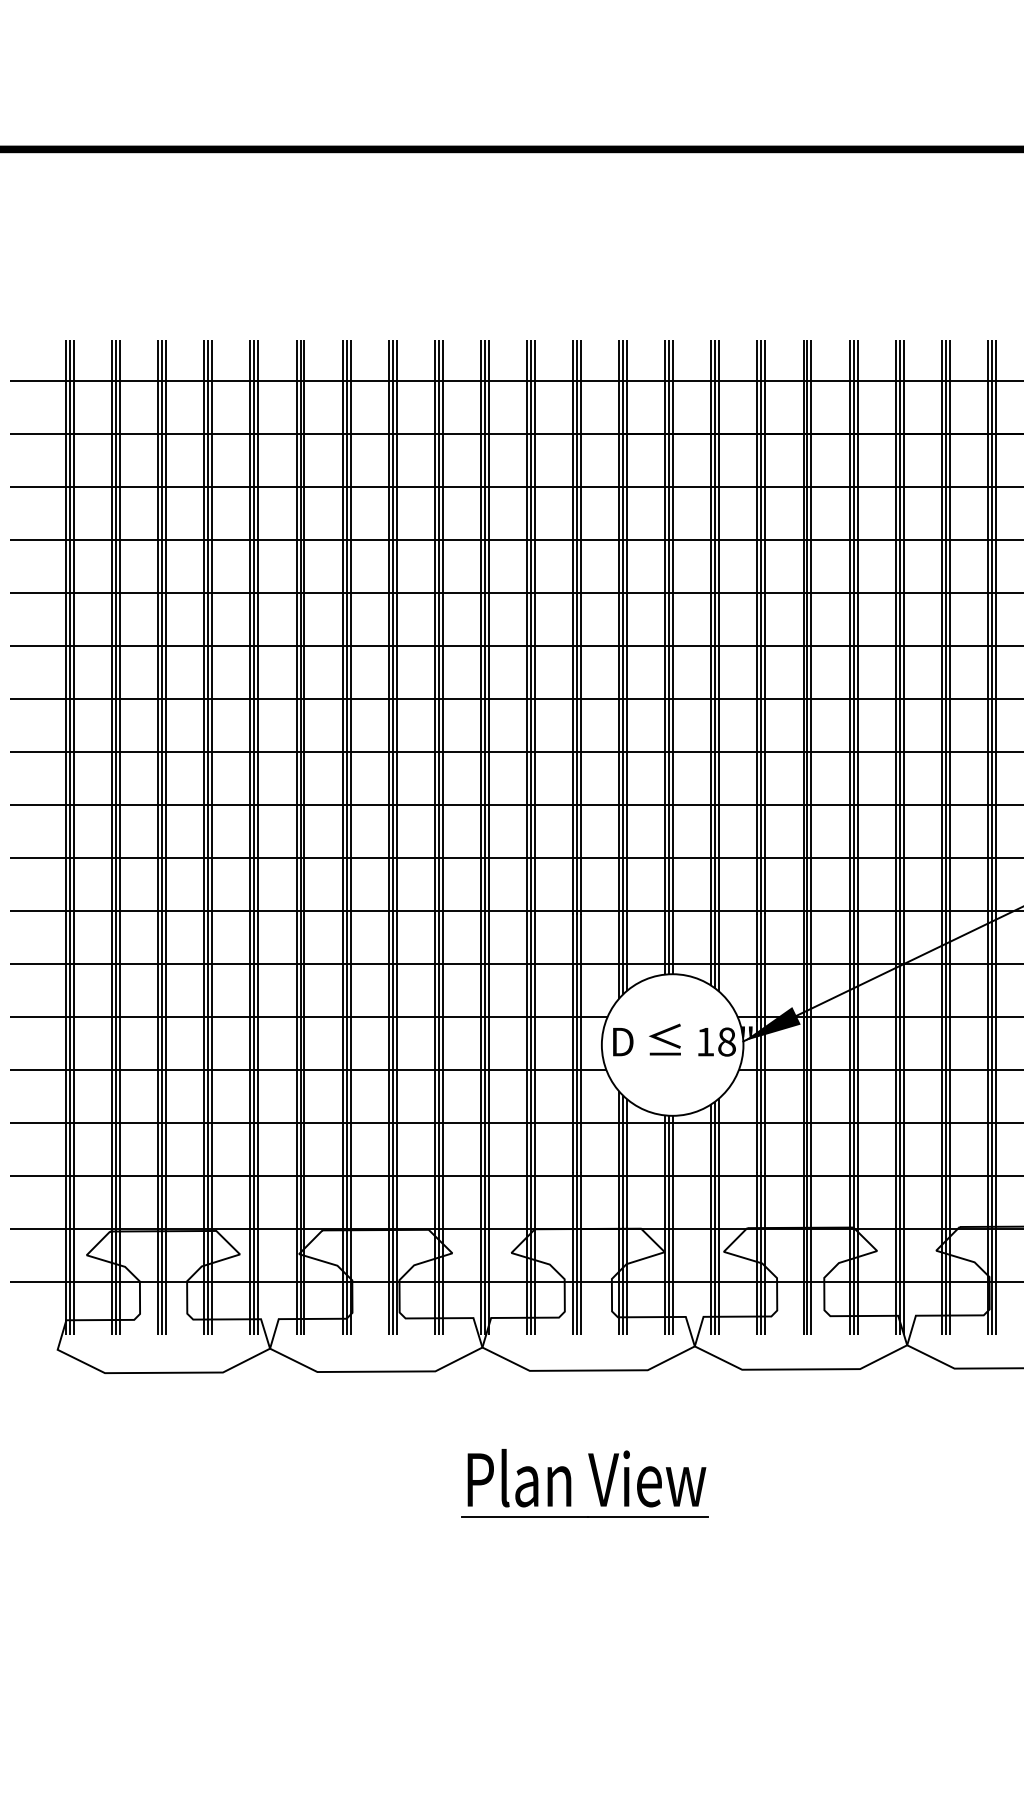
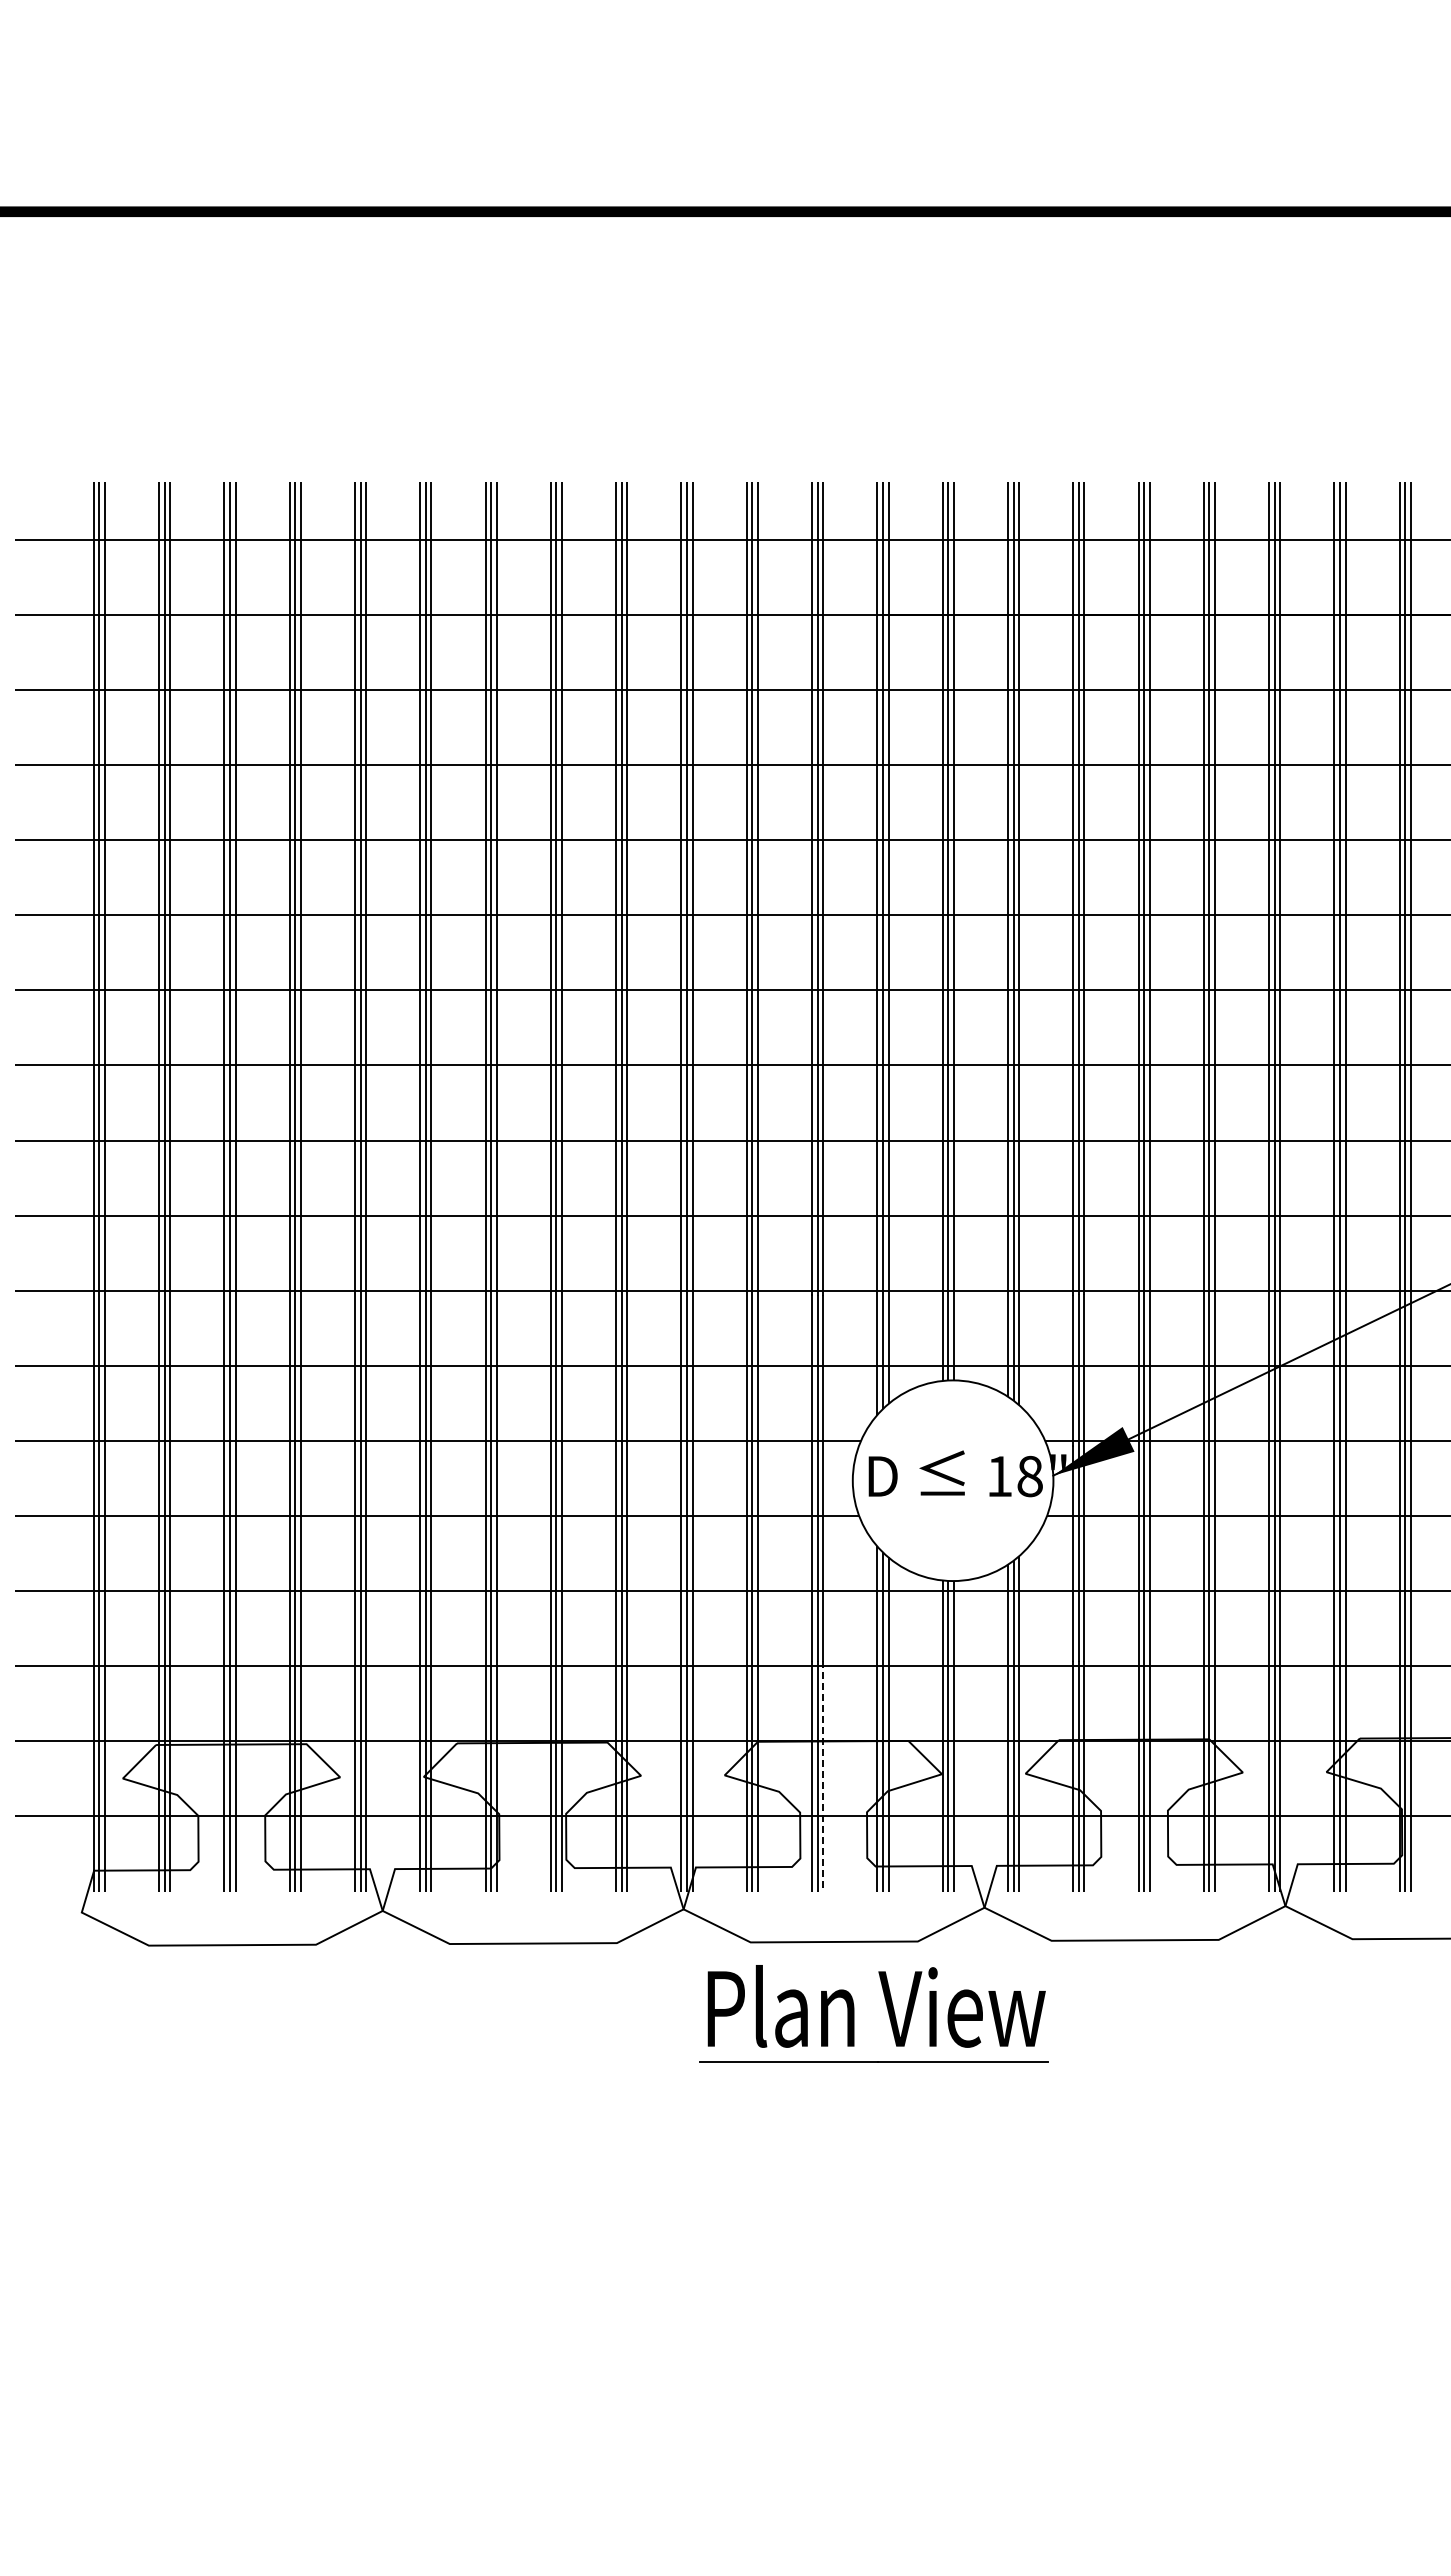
line: (581, 1253) -> (823, 1776), solid -> dashed
part: (594, 1481) -> (887, 2011), moved

